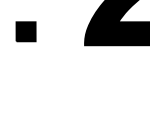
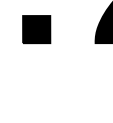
part: (25, 31) -> (36, 29), size x1.43

